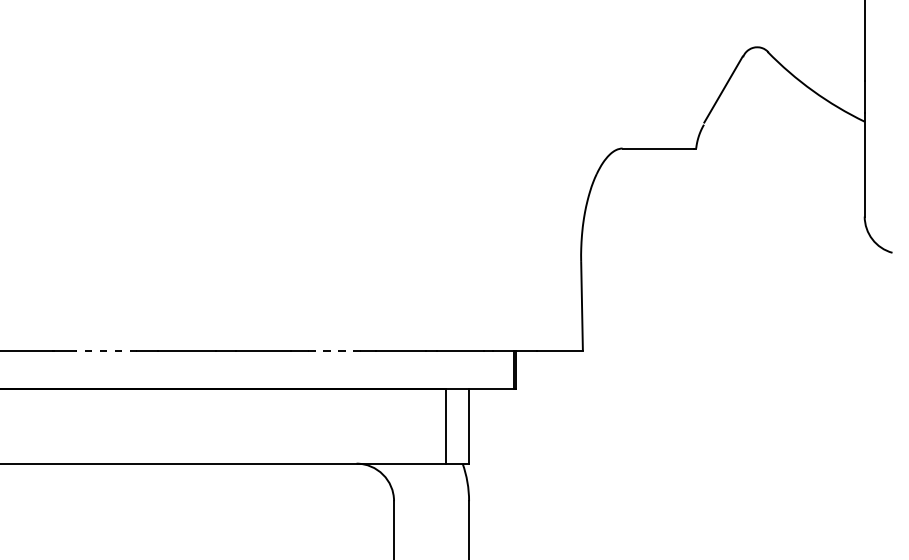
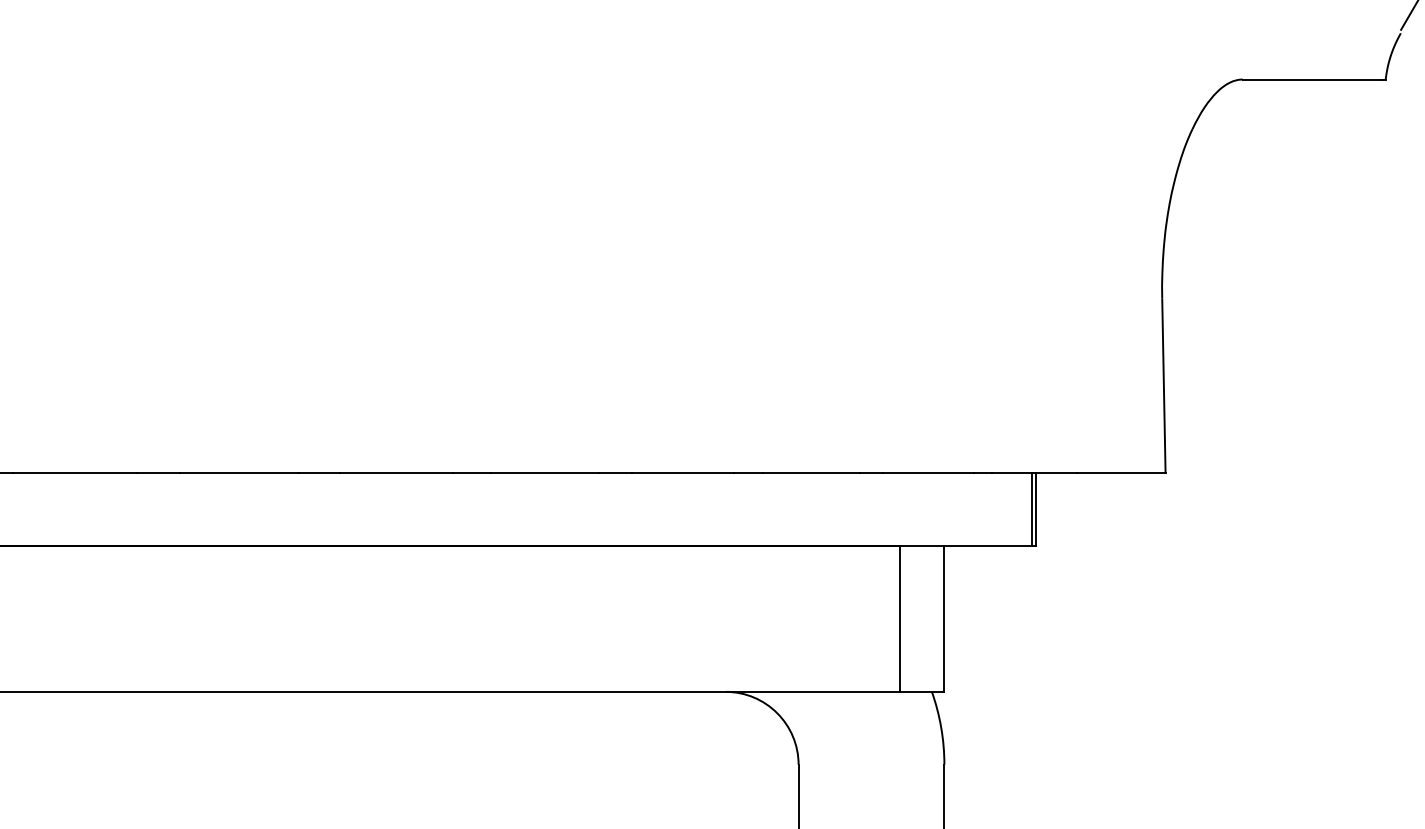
line: (106, 351) -> (239, 473), dashed -> solid
line: (334, 351) -> (682, 473), dashed -> solid

